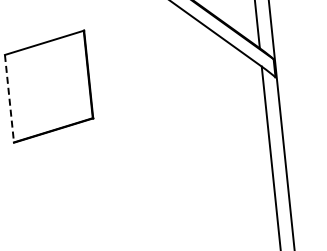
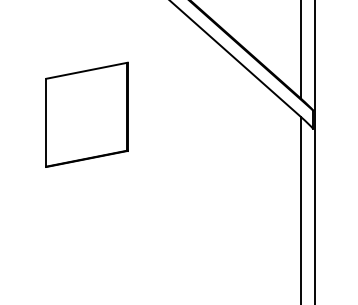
line: (9, 99) -> (46, 123), dashed -> solid

